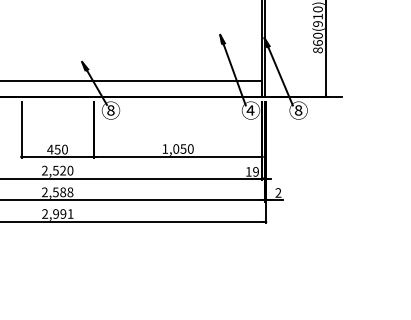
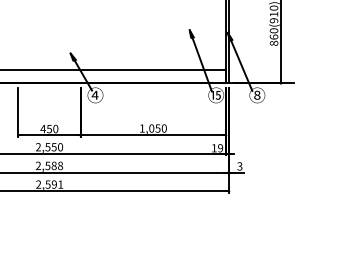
text: (110, 110) -> (95, 95), ⑧ -> ④
text: (250, 110) -> (215, 95), ④ -> ⑮
text: (63, 170) -> (54, 147), 2,520 -> 2,550
text: (278, 193) -> (239, 166), 2 -> 3
text: (55, 213) -> (47, 184), 2,991 -> 2,591

